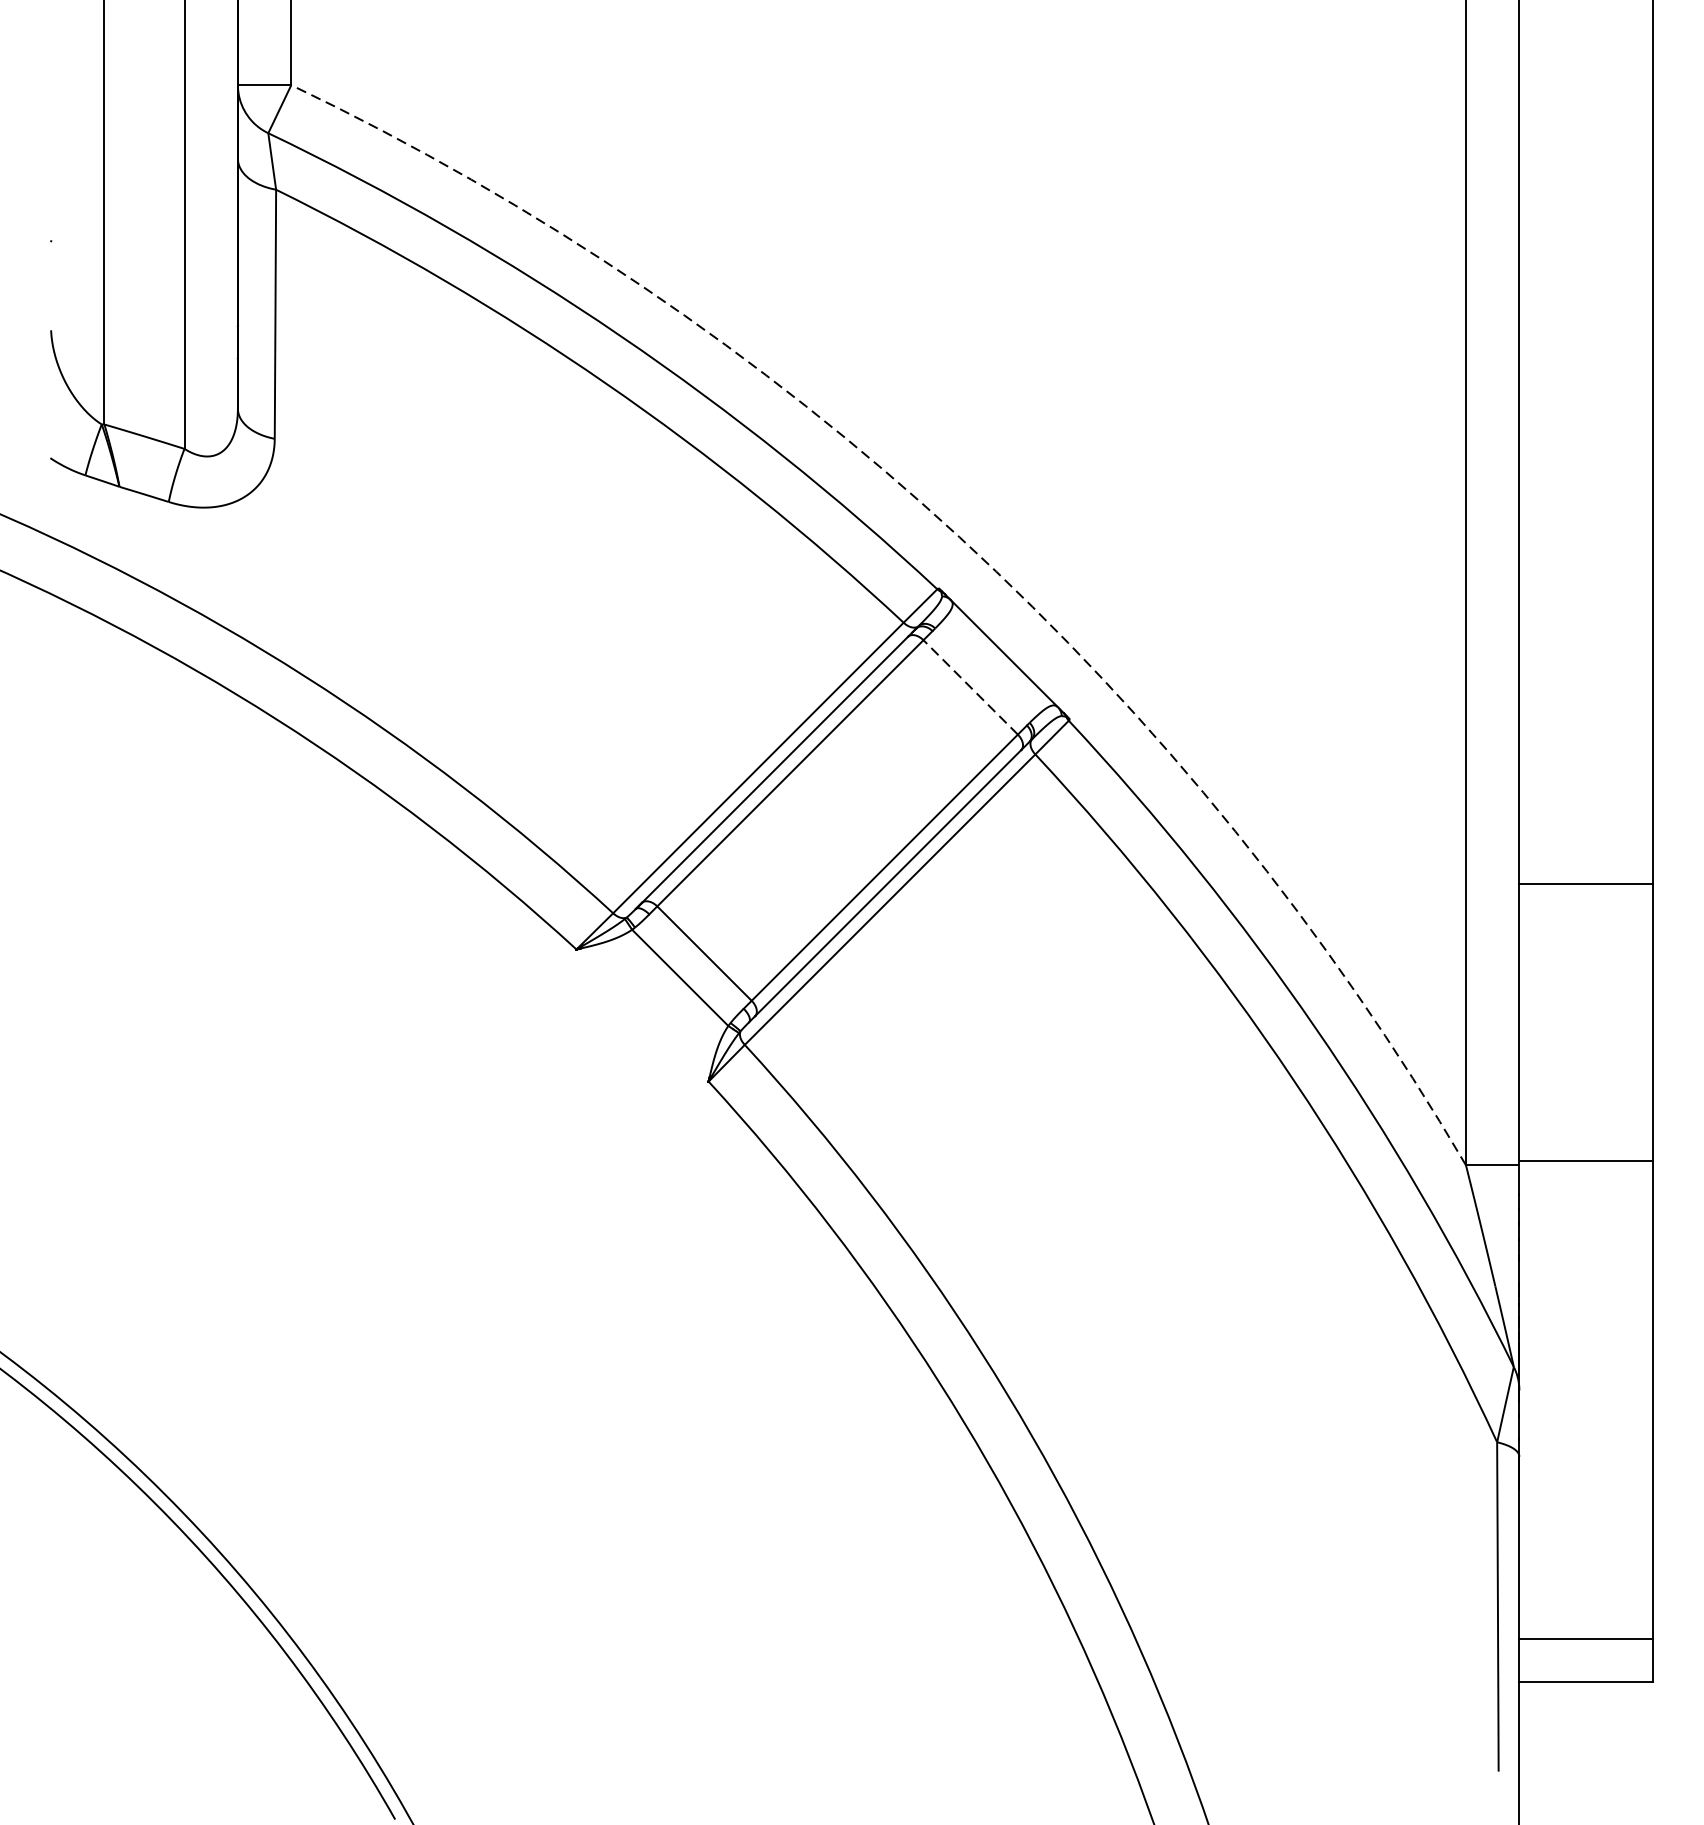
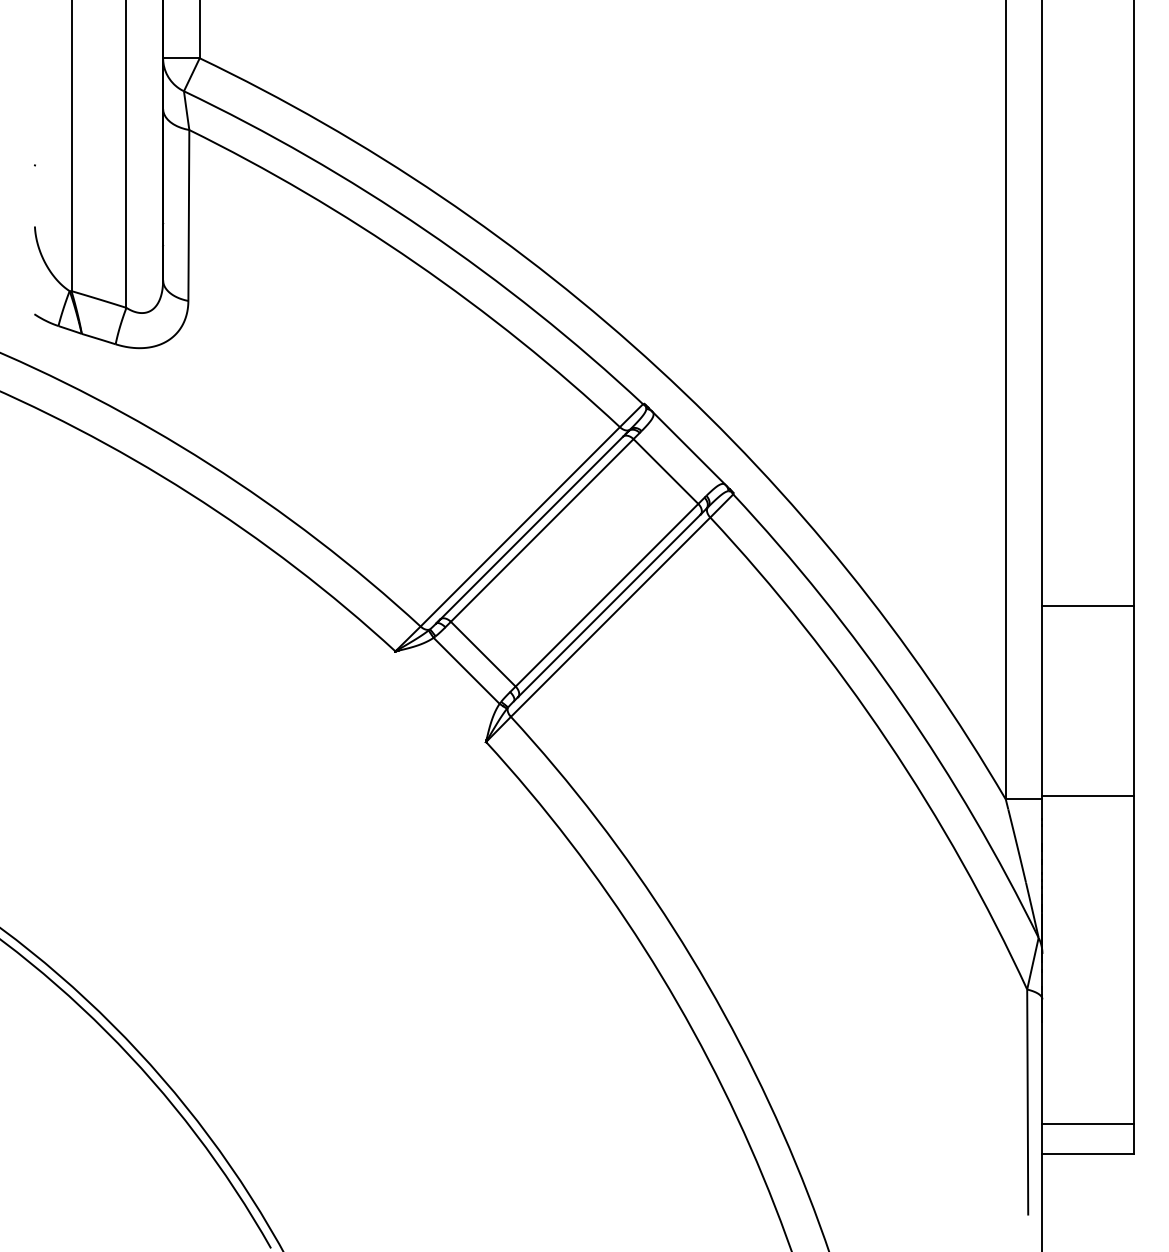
arc: (959, 537) -> (658, 368), dashed -> solid
line: (970, 687) -> (665, 471), dashed -> solid

